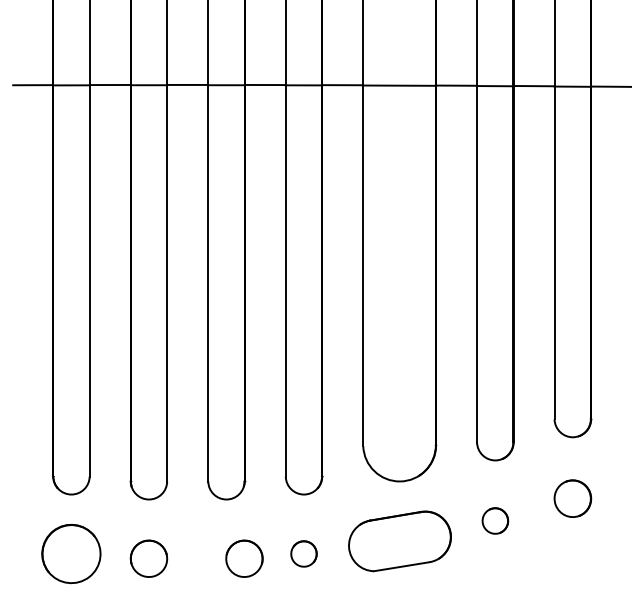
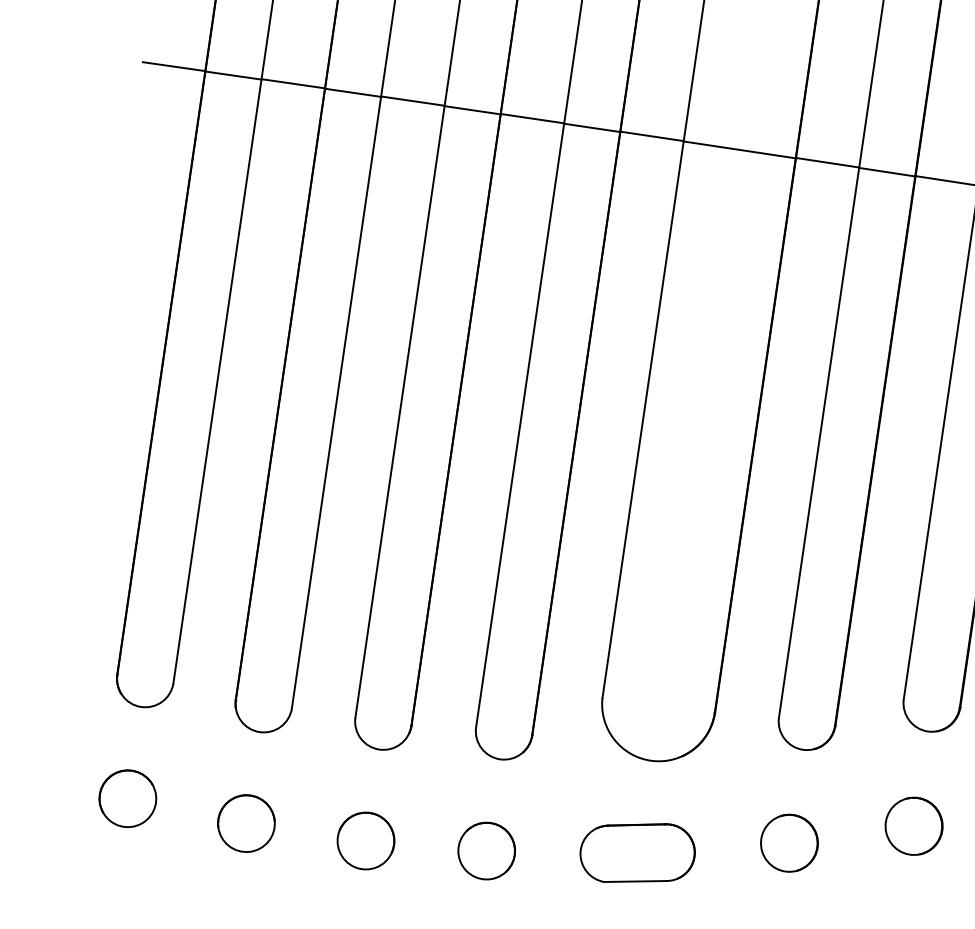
part: (495, 520) -> (789, 842), size x1.43
part: (399, 541) -> (636, 853), size x0.71
part: (71, 553) -> (128, 797), size x0.62
part: (303, 553) -> (486, 850), size x1.43
part: (244, 558) -> (366, 840), moved

